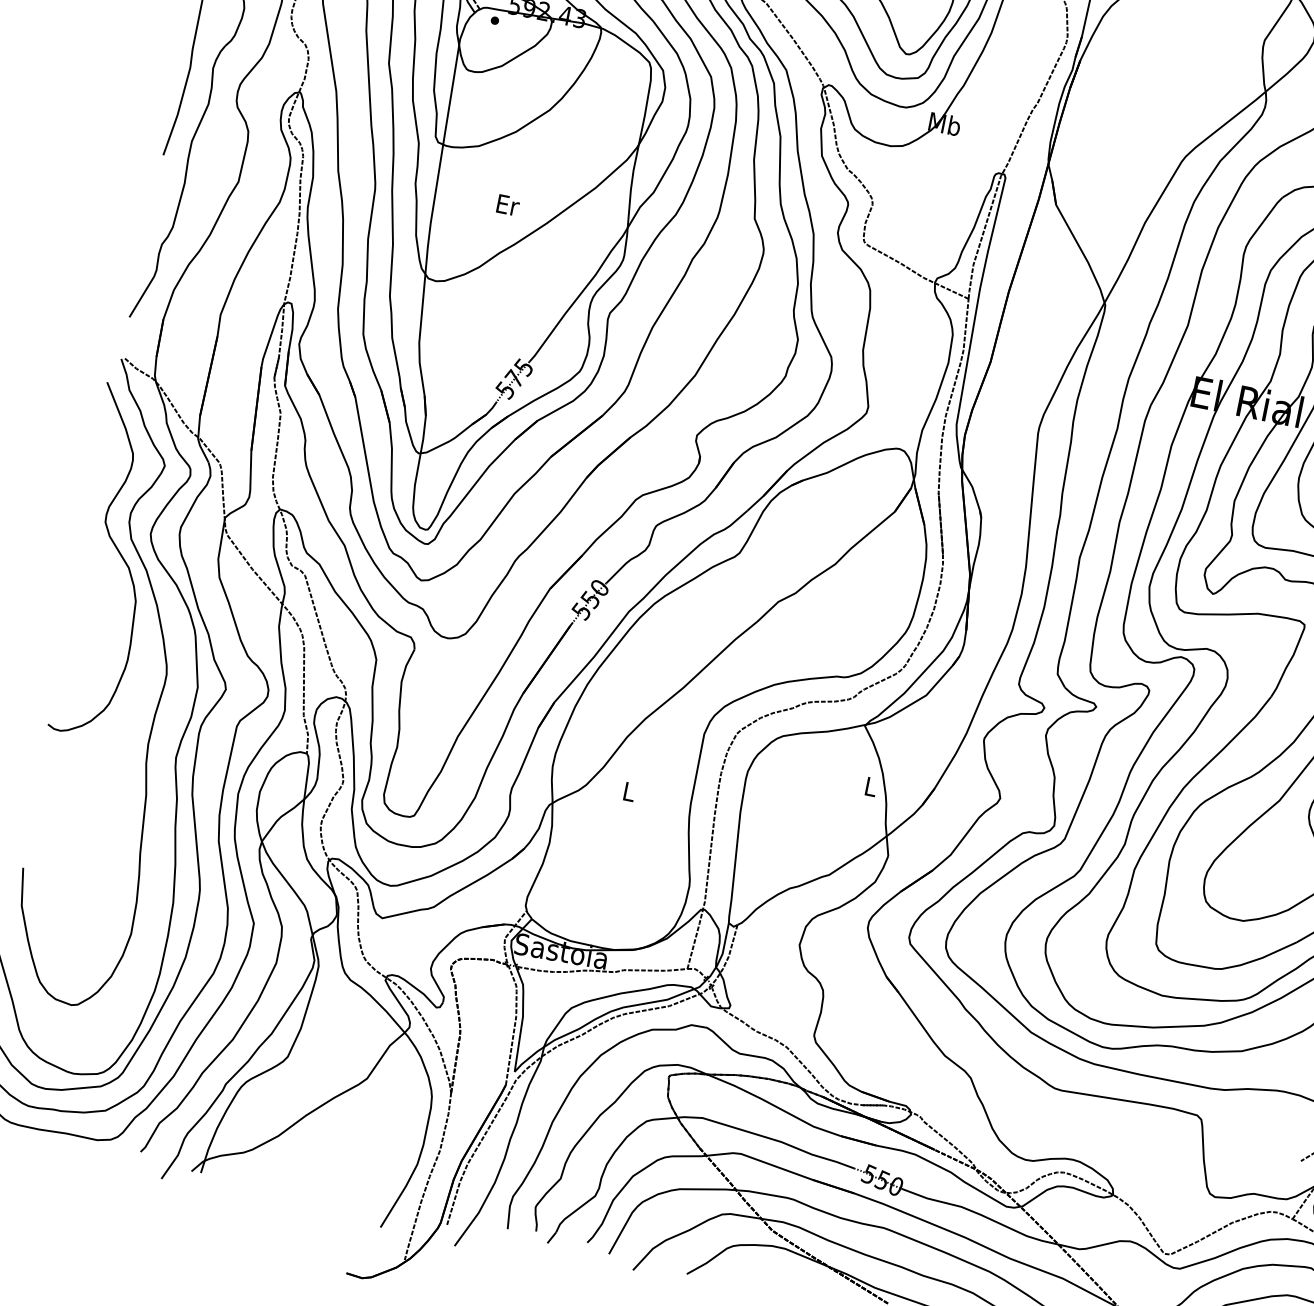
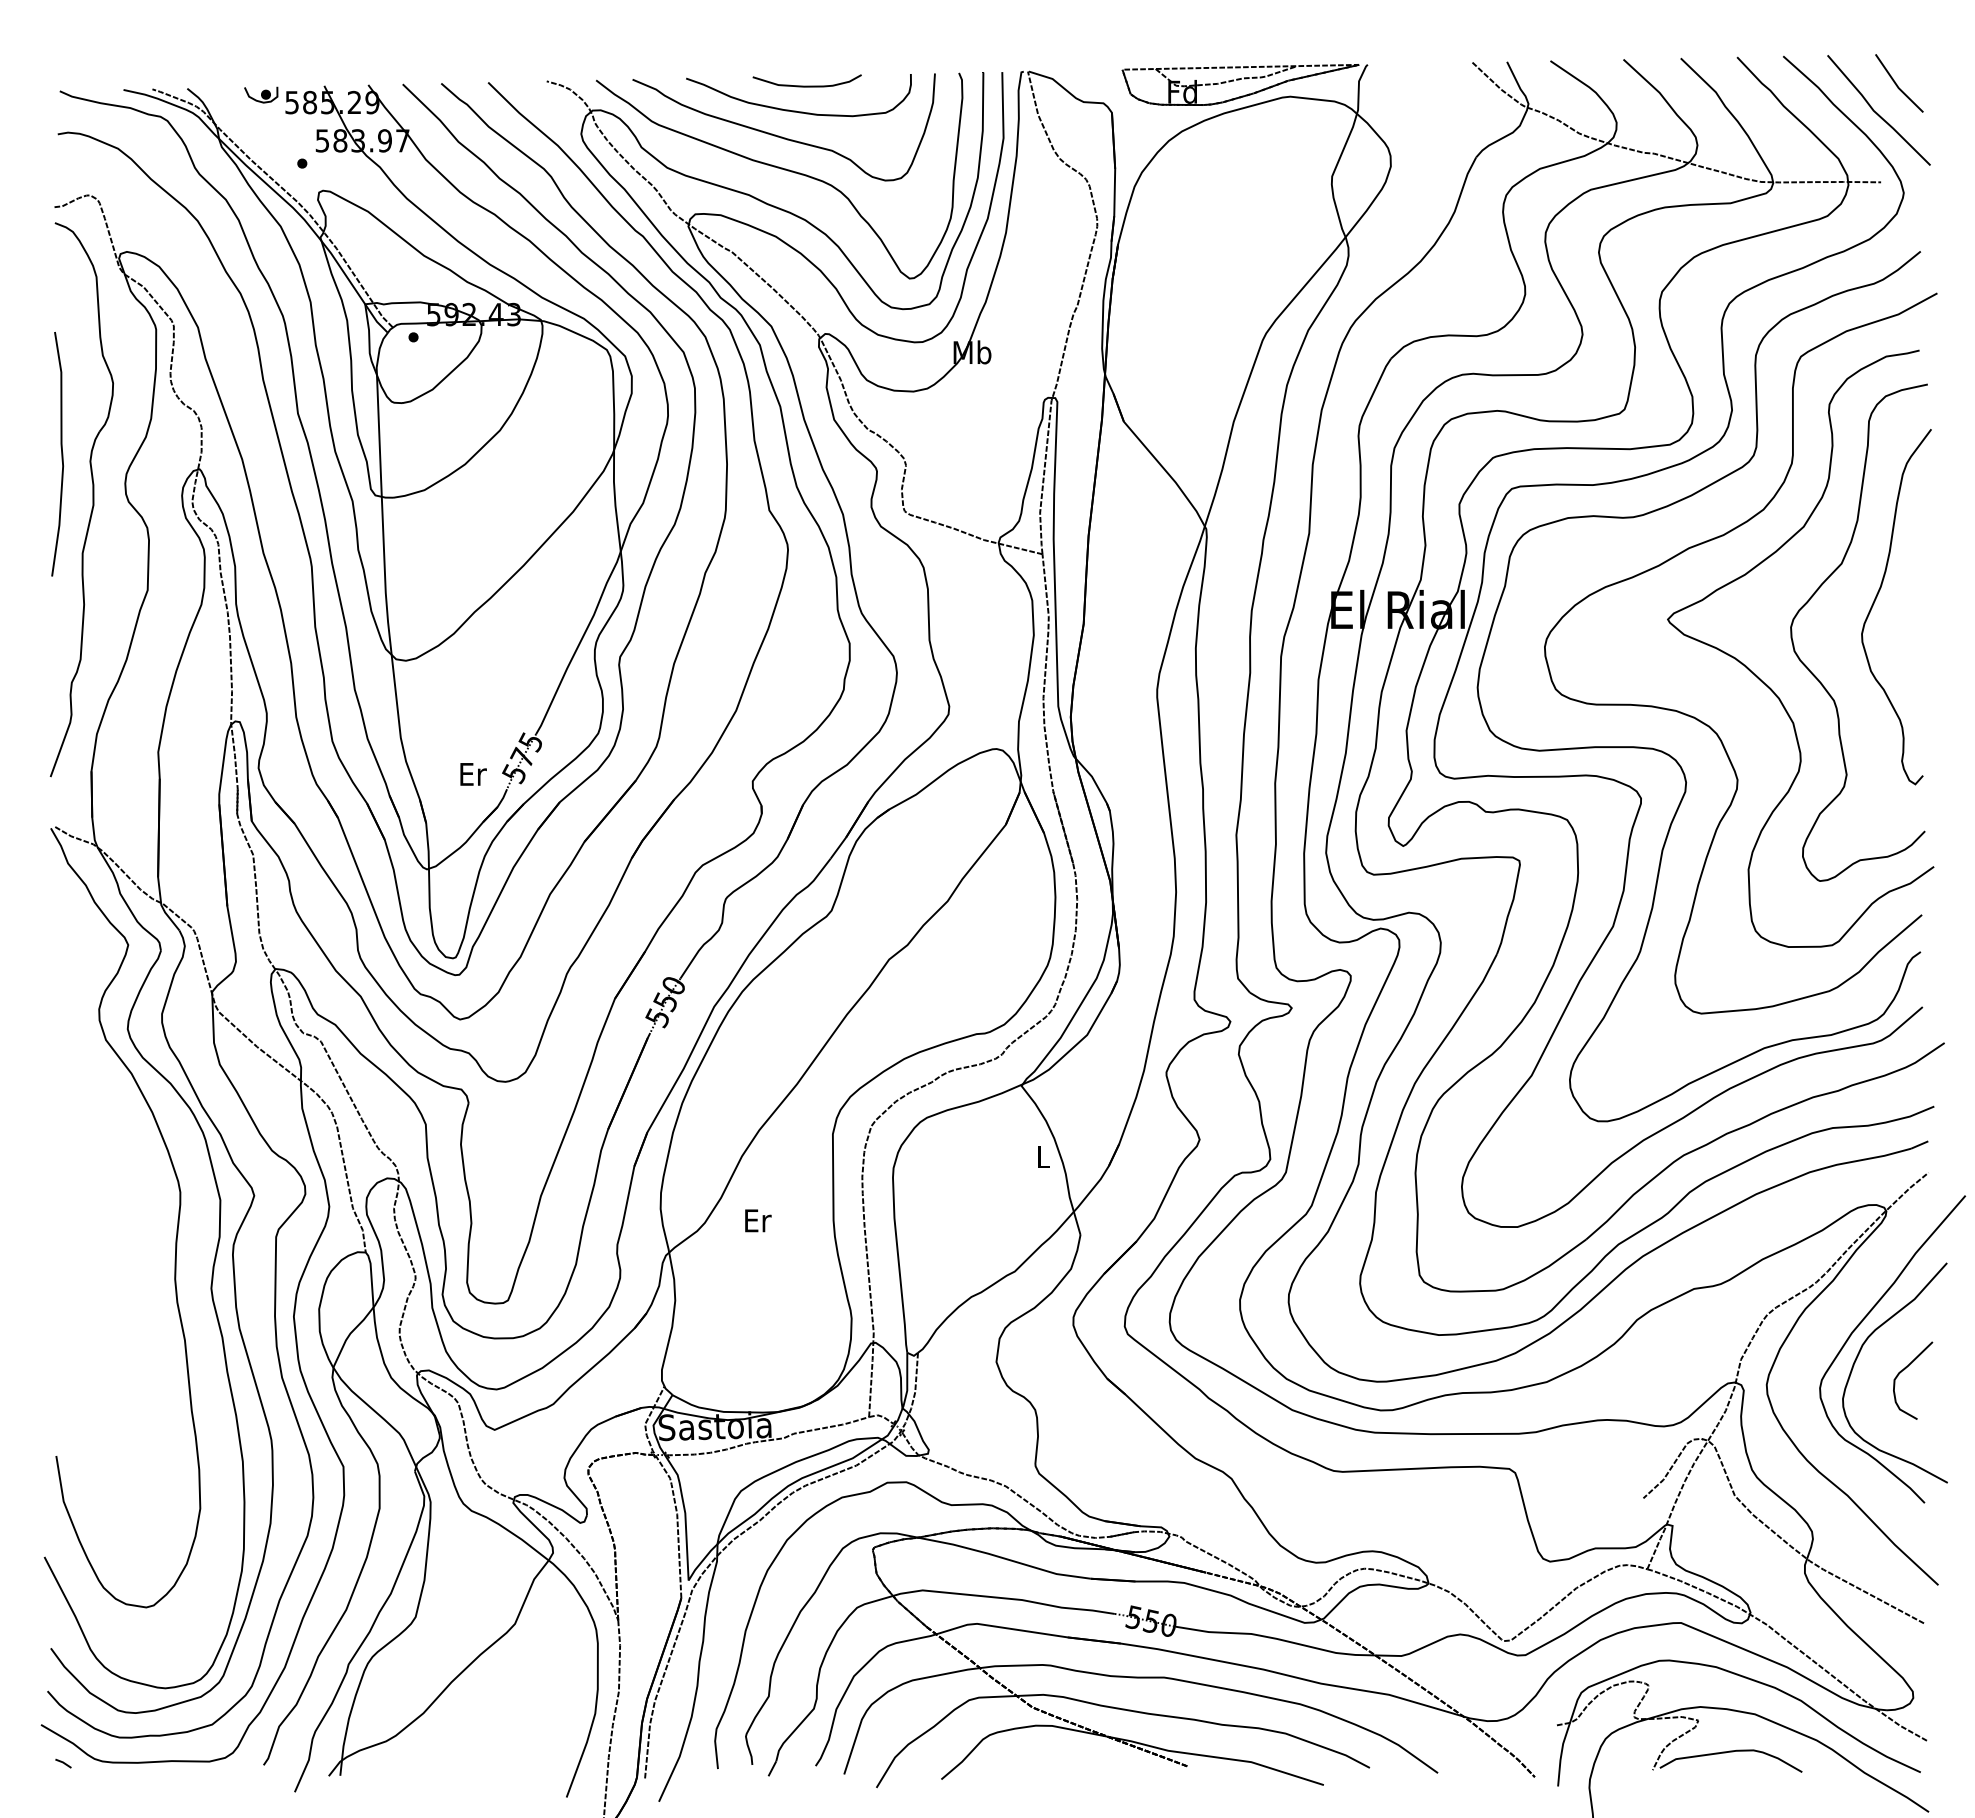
text: (508, 205) -> (473, 774), moved
curve: (120, 555) -> (96, 1061), removed
text: (630, 791) -> (758, 1220), L -> Er

